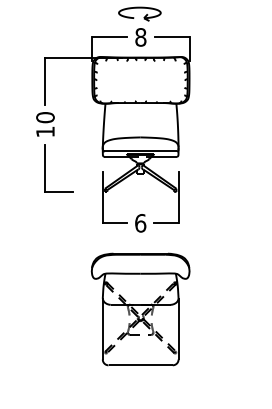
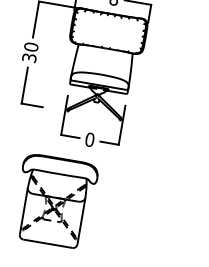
text: (45, 131) -> (29, 57), 10 -> 30
text: (140, 223) -> (89, 139), 6 -> 0
part: (140, 309) -> (55, 201), moved

